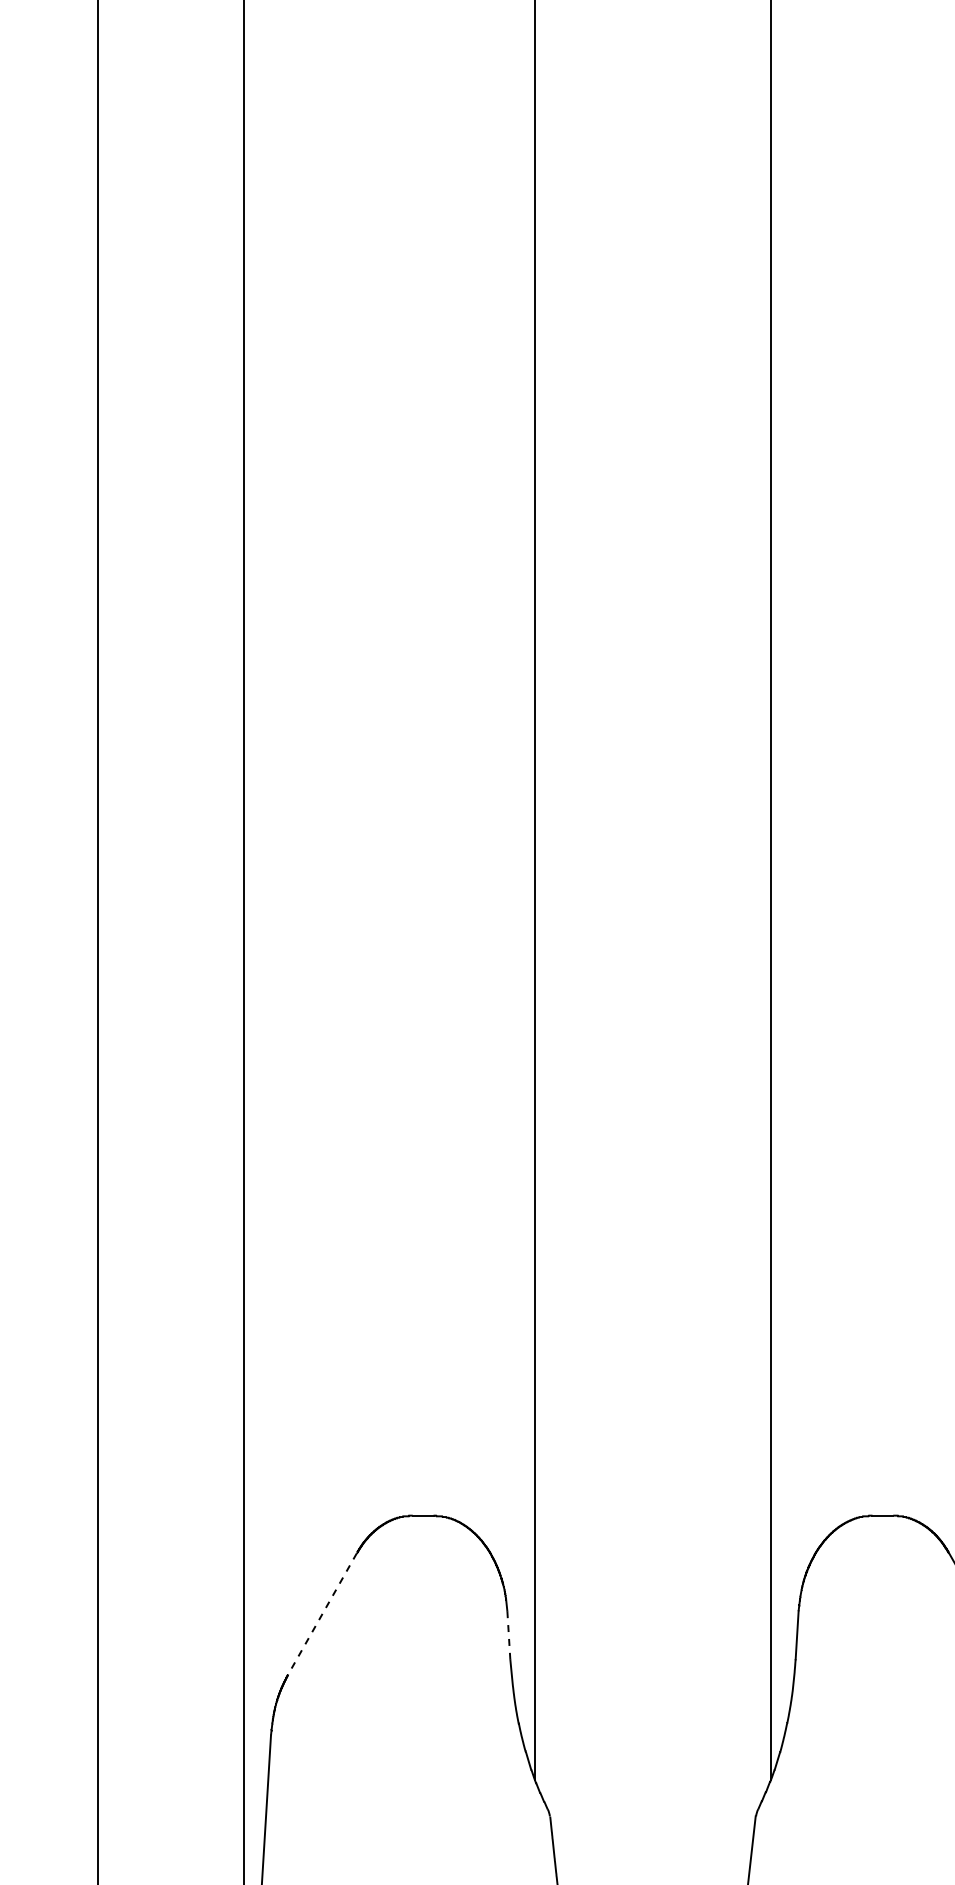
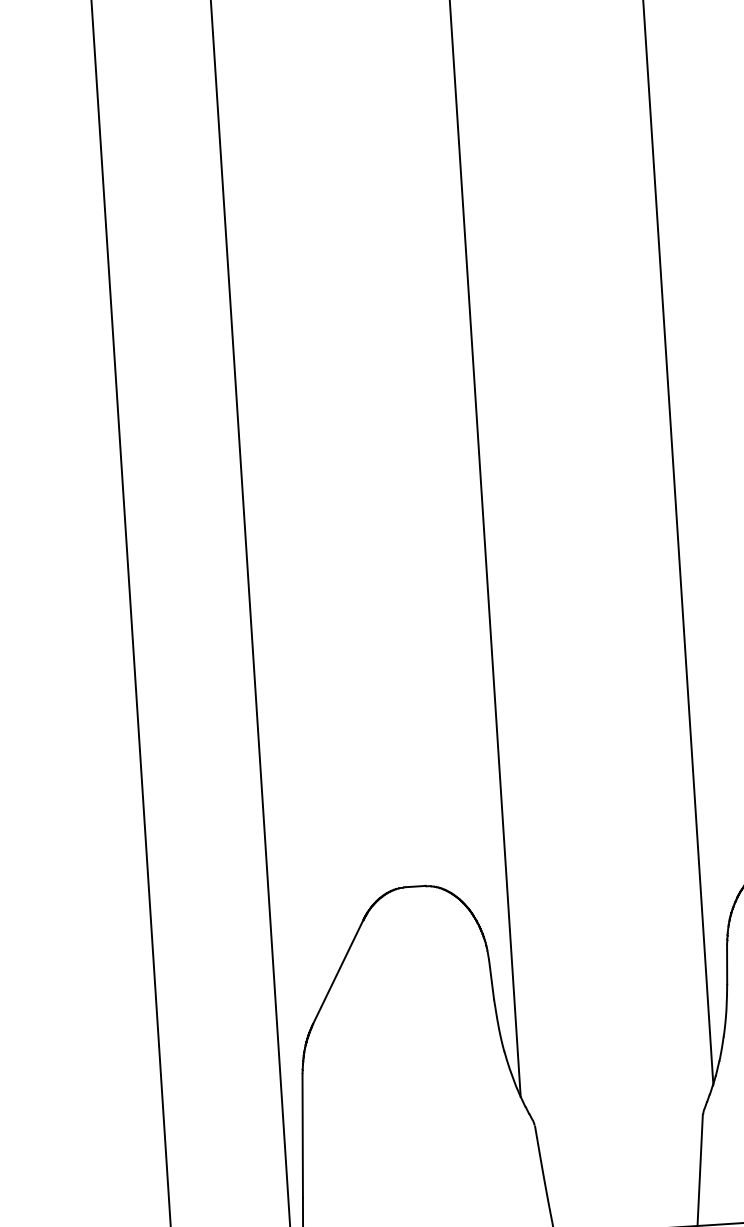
line: (322, 1613) -> (338, 971), dashed -> solid
line: (508, 1635) -> (491, 979), dashed -> solid

